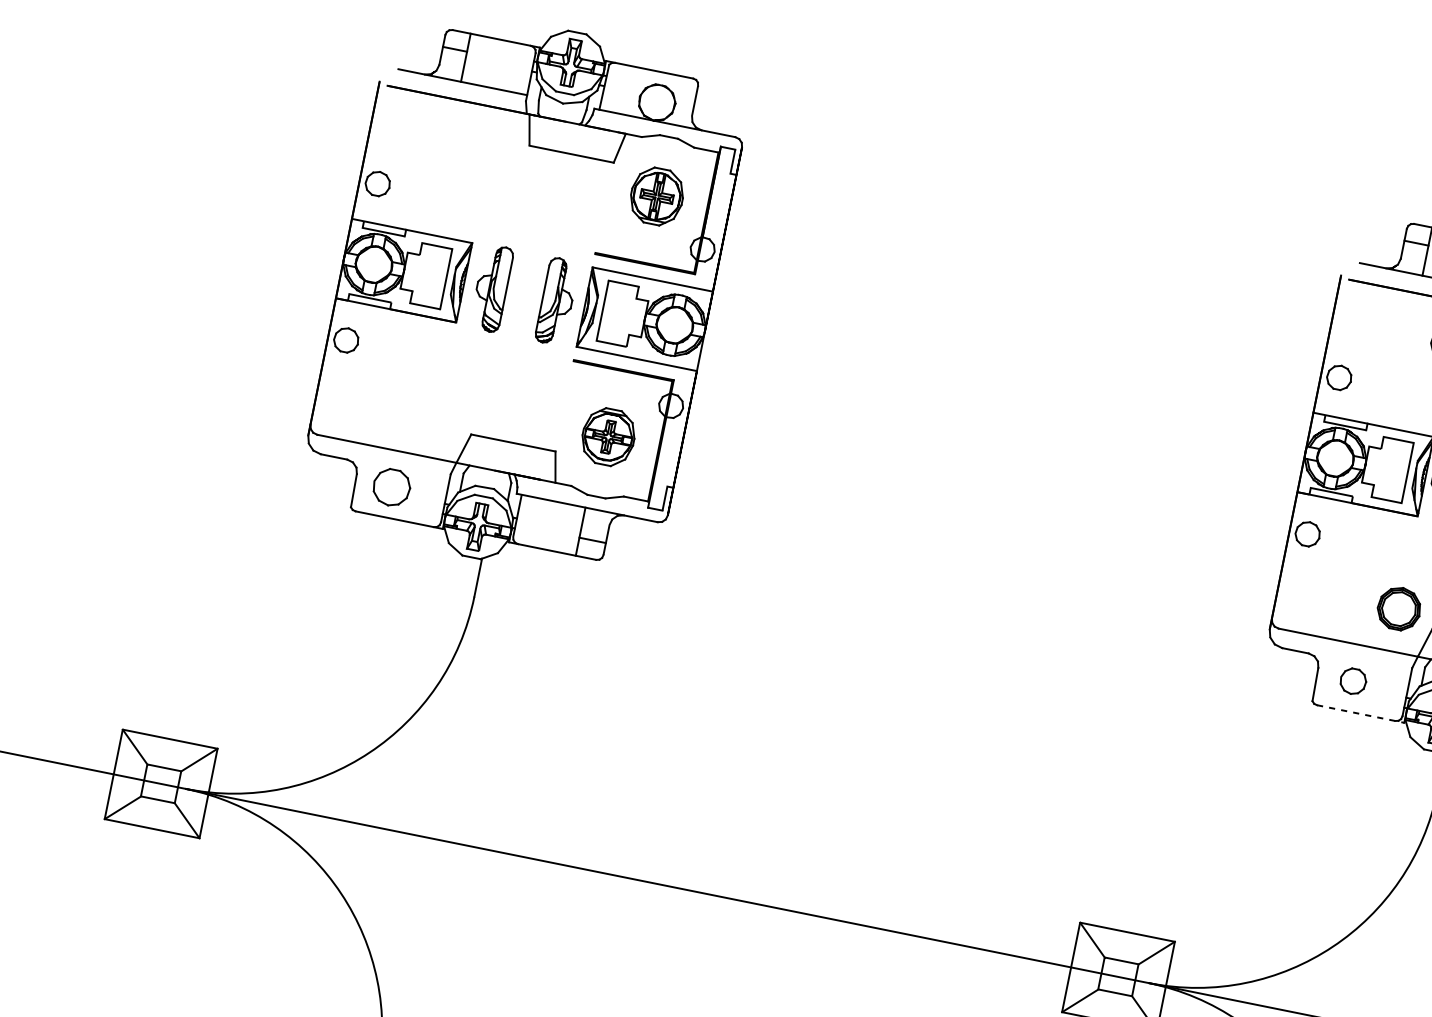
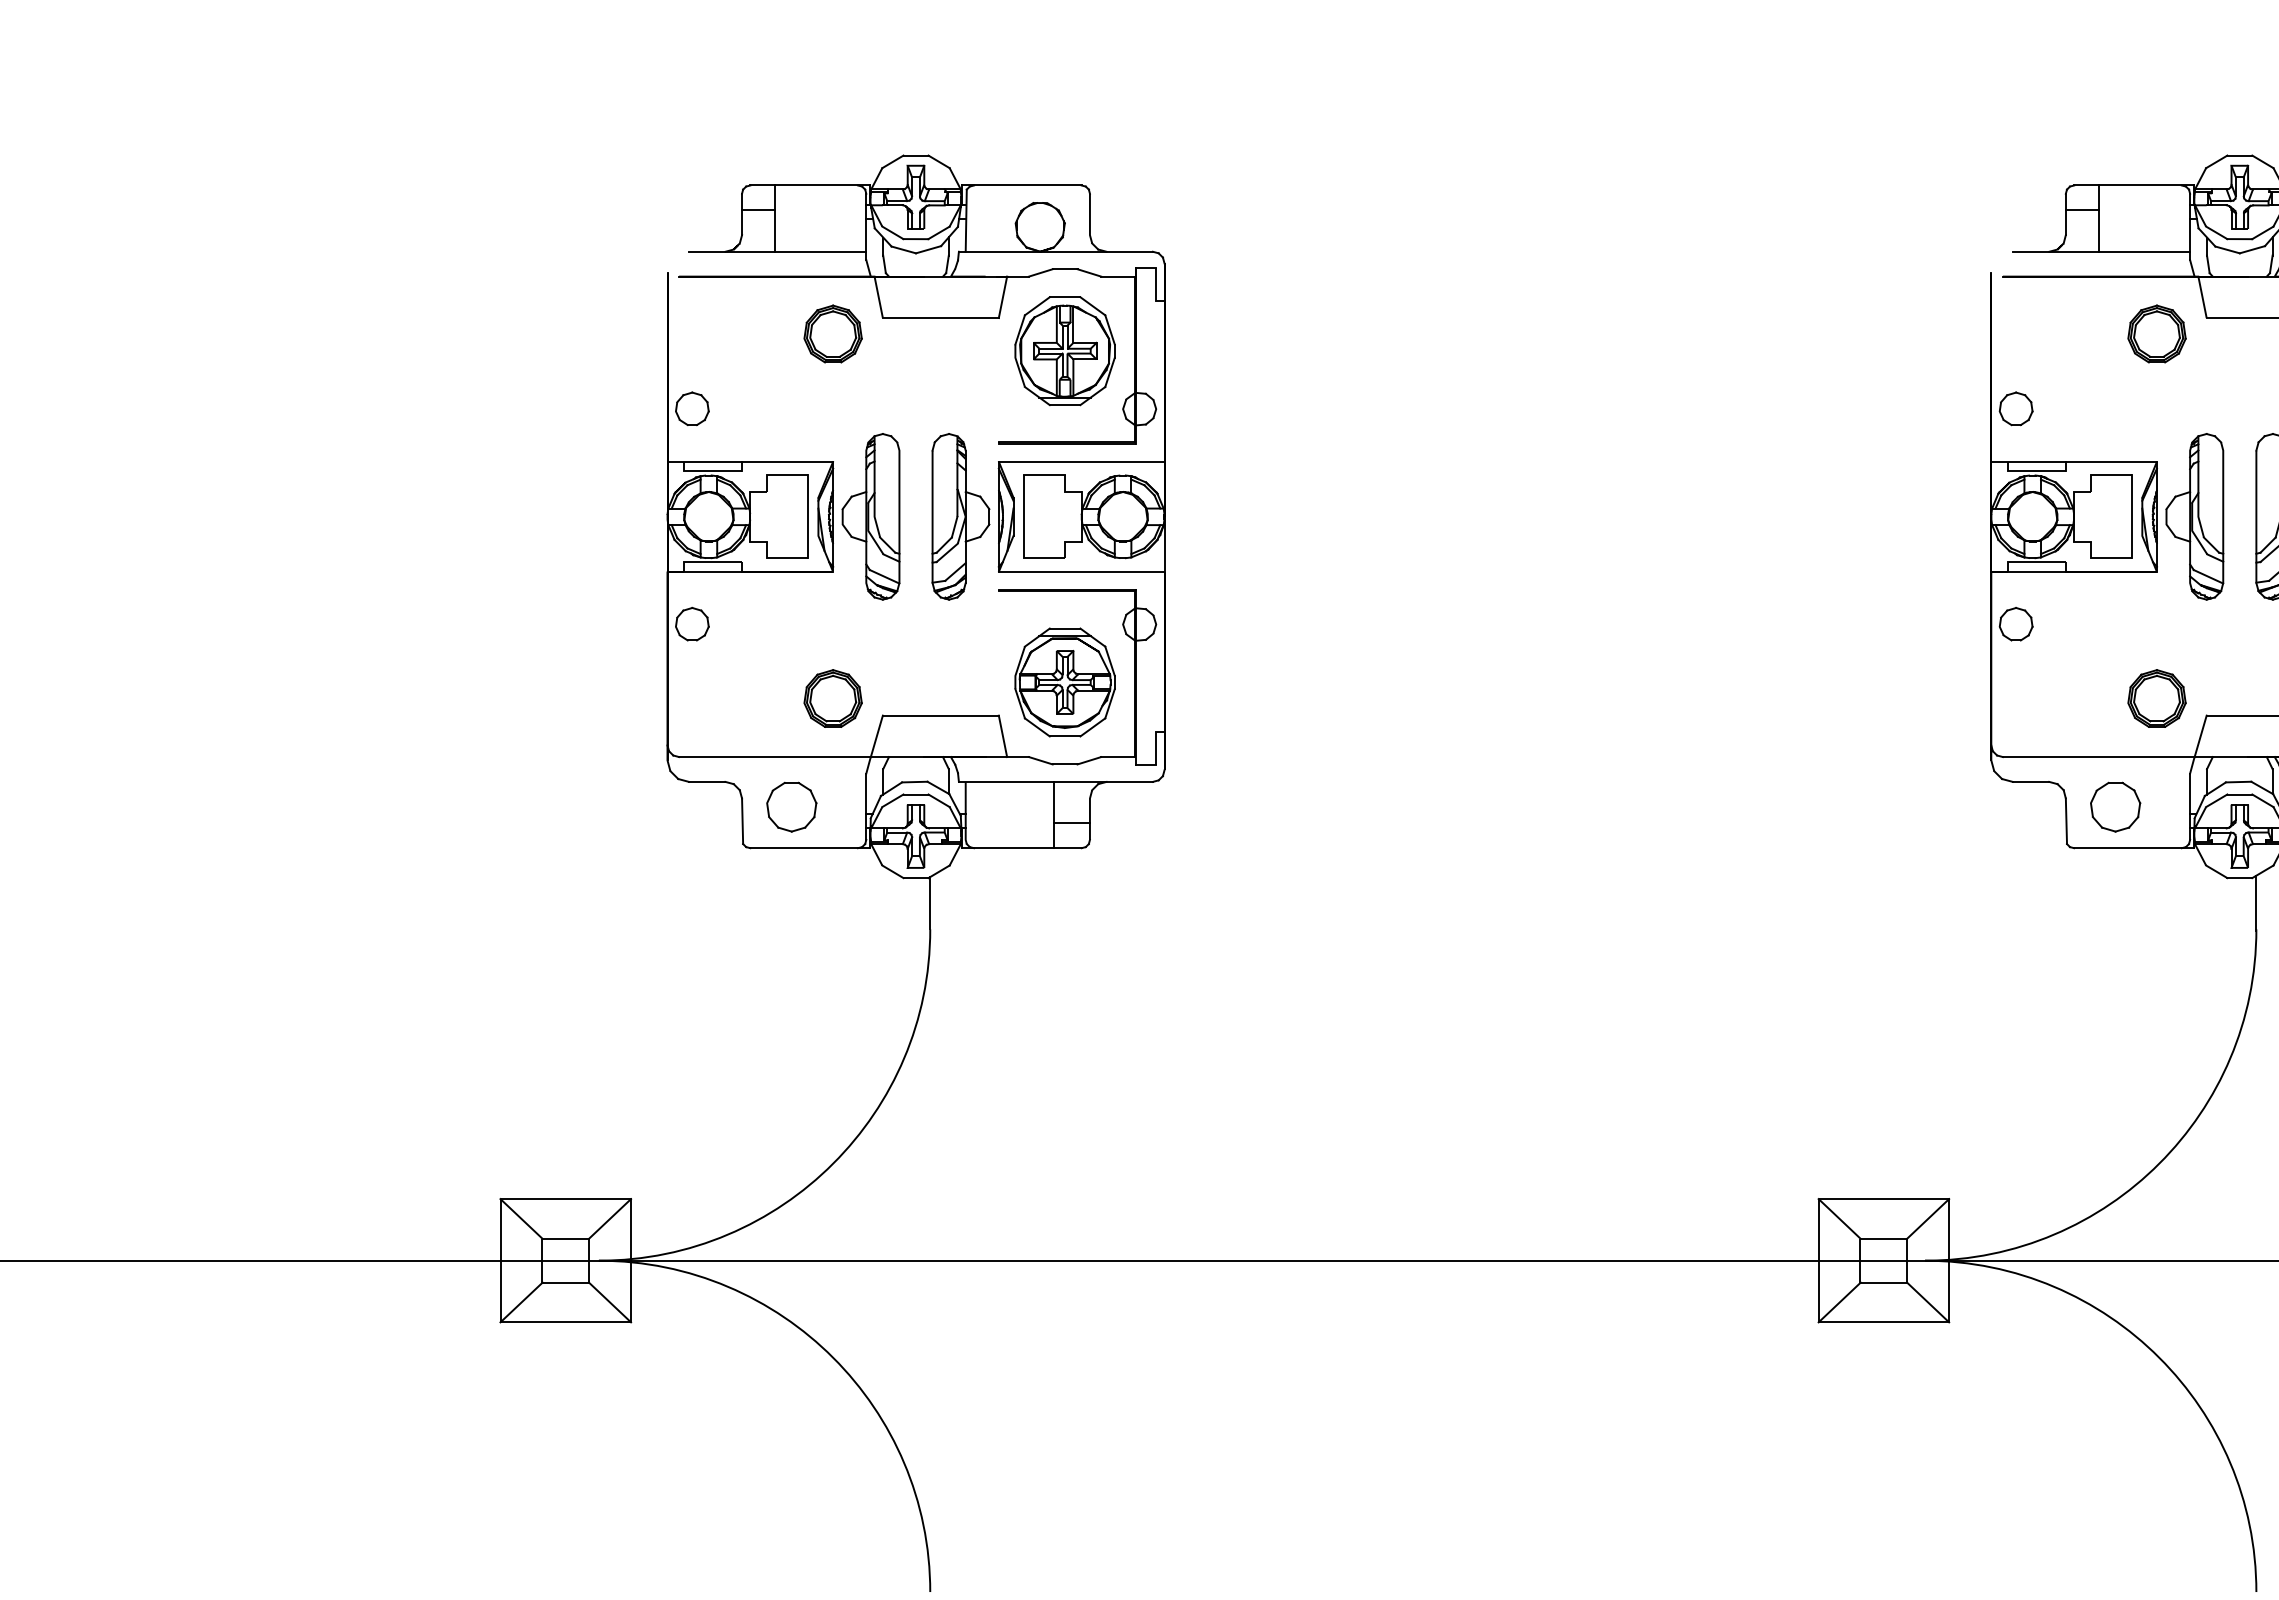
part: (490, 149) -> (832, 333), added
part: (656, 196) -> (1064, 351), size x1.43
part: (491, 288) -> (870, 516), size x1.43
part: (556, 301) -> (960, 516), size x1.43
part: (437, 414) -> (832, 698), added
part: (608, 437) -> (1064, 682), size x1.43
part: (1353, 681) -> (2115, 806), size x1.43
line: (1360, 714) -> (2134, 848), dashed -> solid

